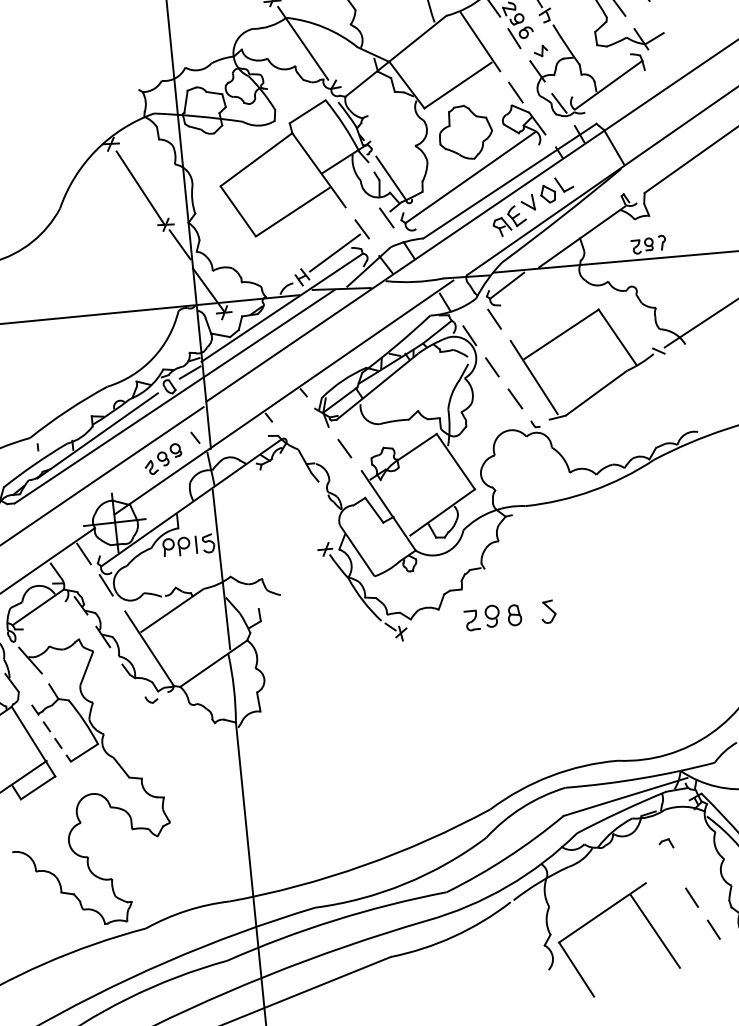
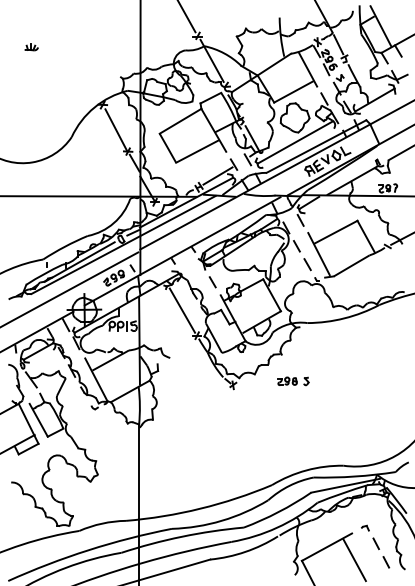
line: (294, 505) -> (182, 310), added
part: (510, 615) -> (293, 381), size x0.62
line: (50, 733) -> (38, 420), dashed -> solid
part: (664, 842) -> (364, 527), moved

